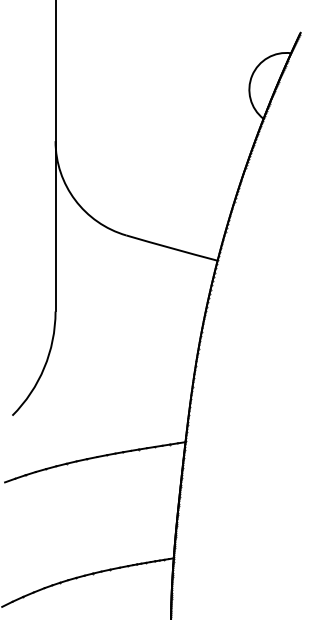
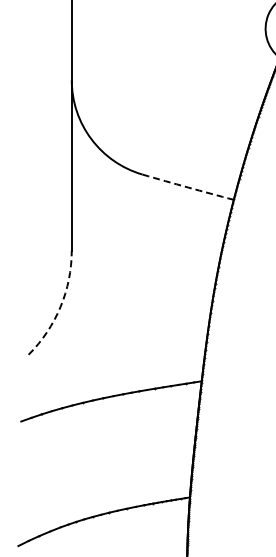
arc: (171, 248) -> (187, 187), solid -> dashed
arc: (44, 367) -> (60, 306), solid -> dashed

